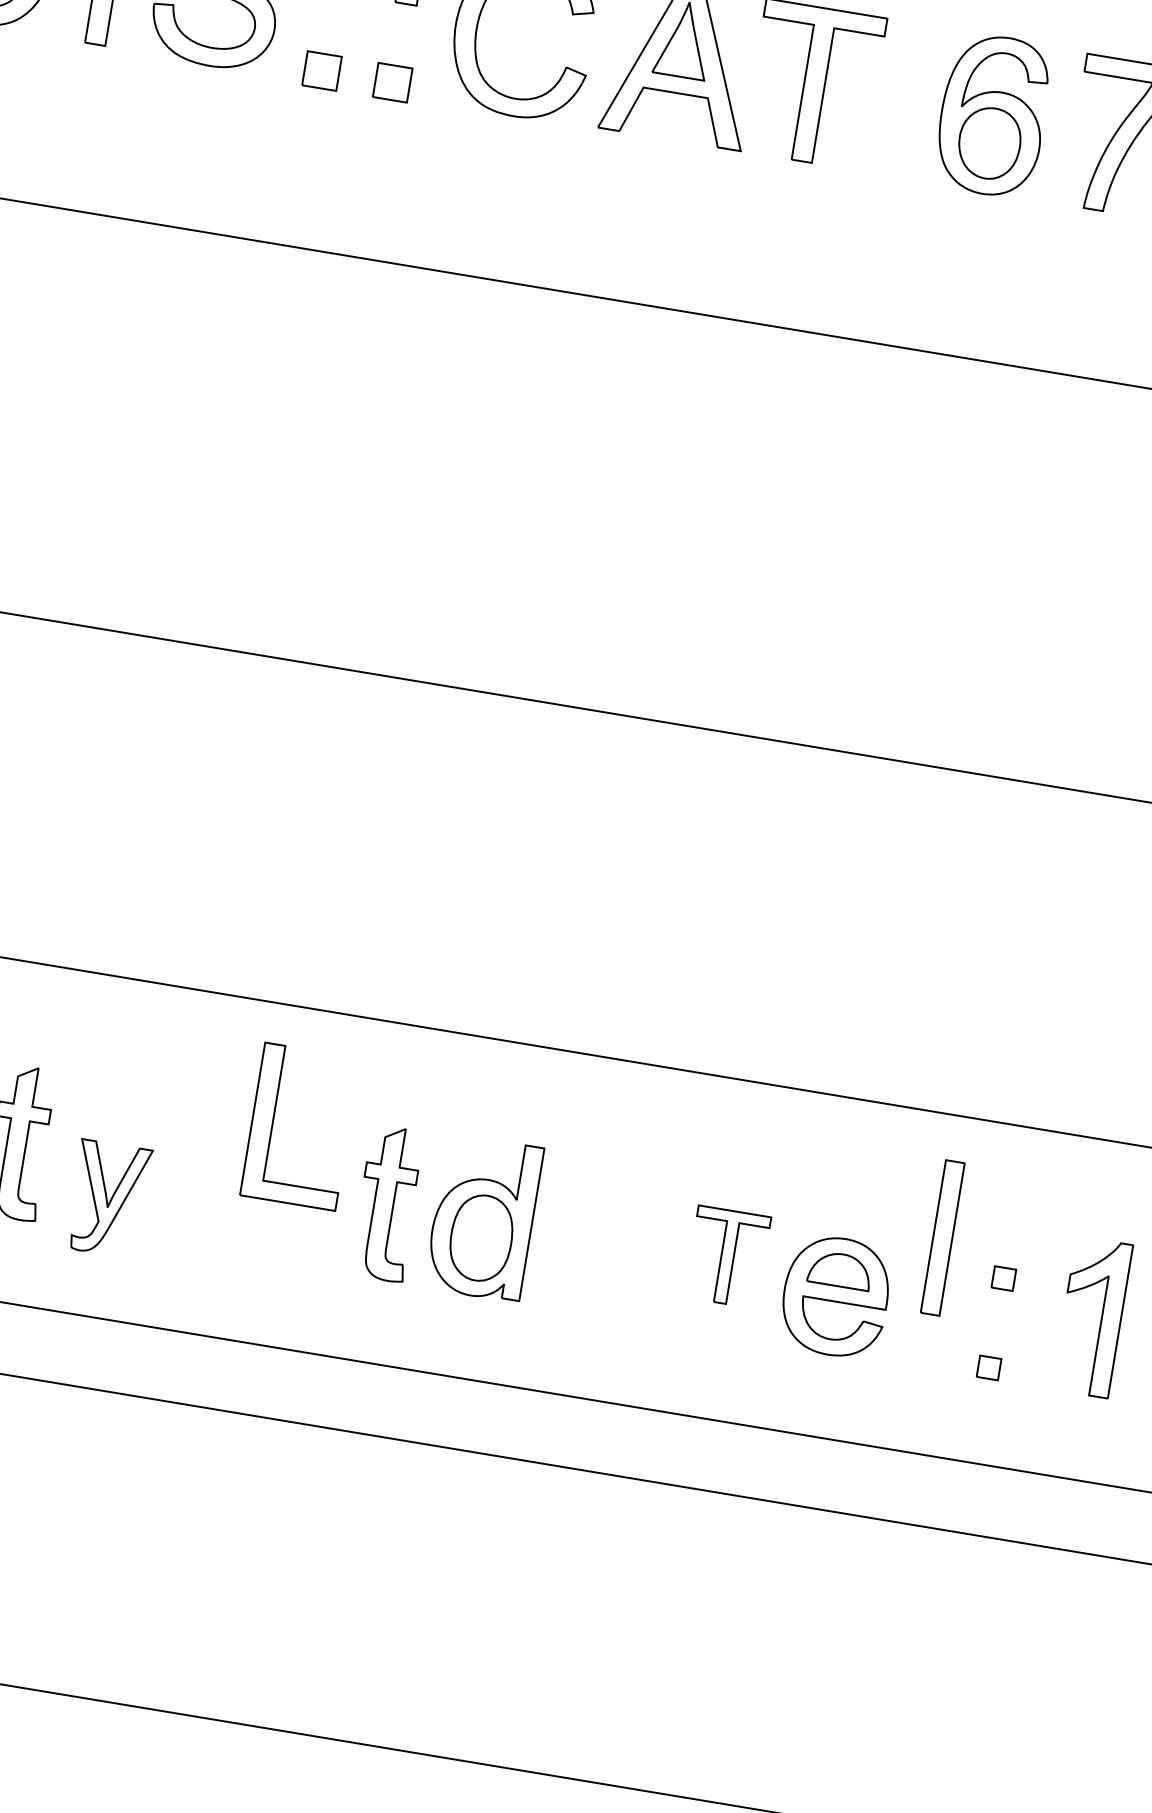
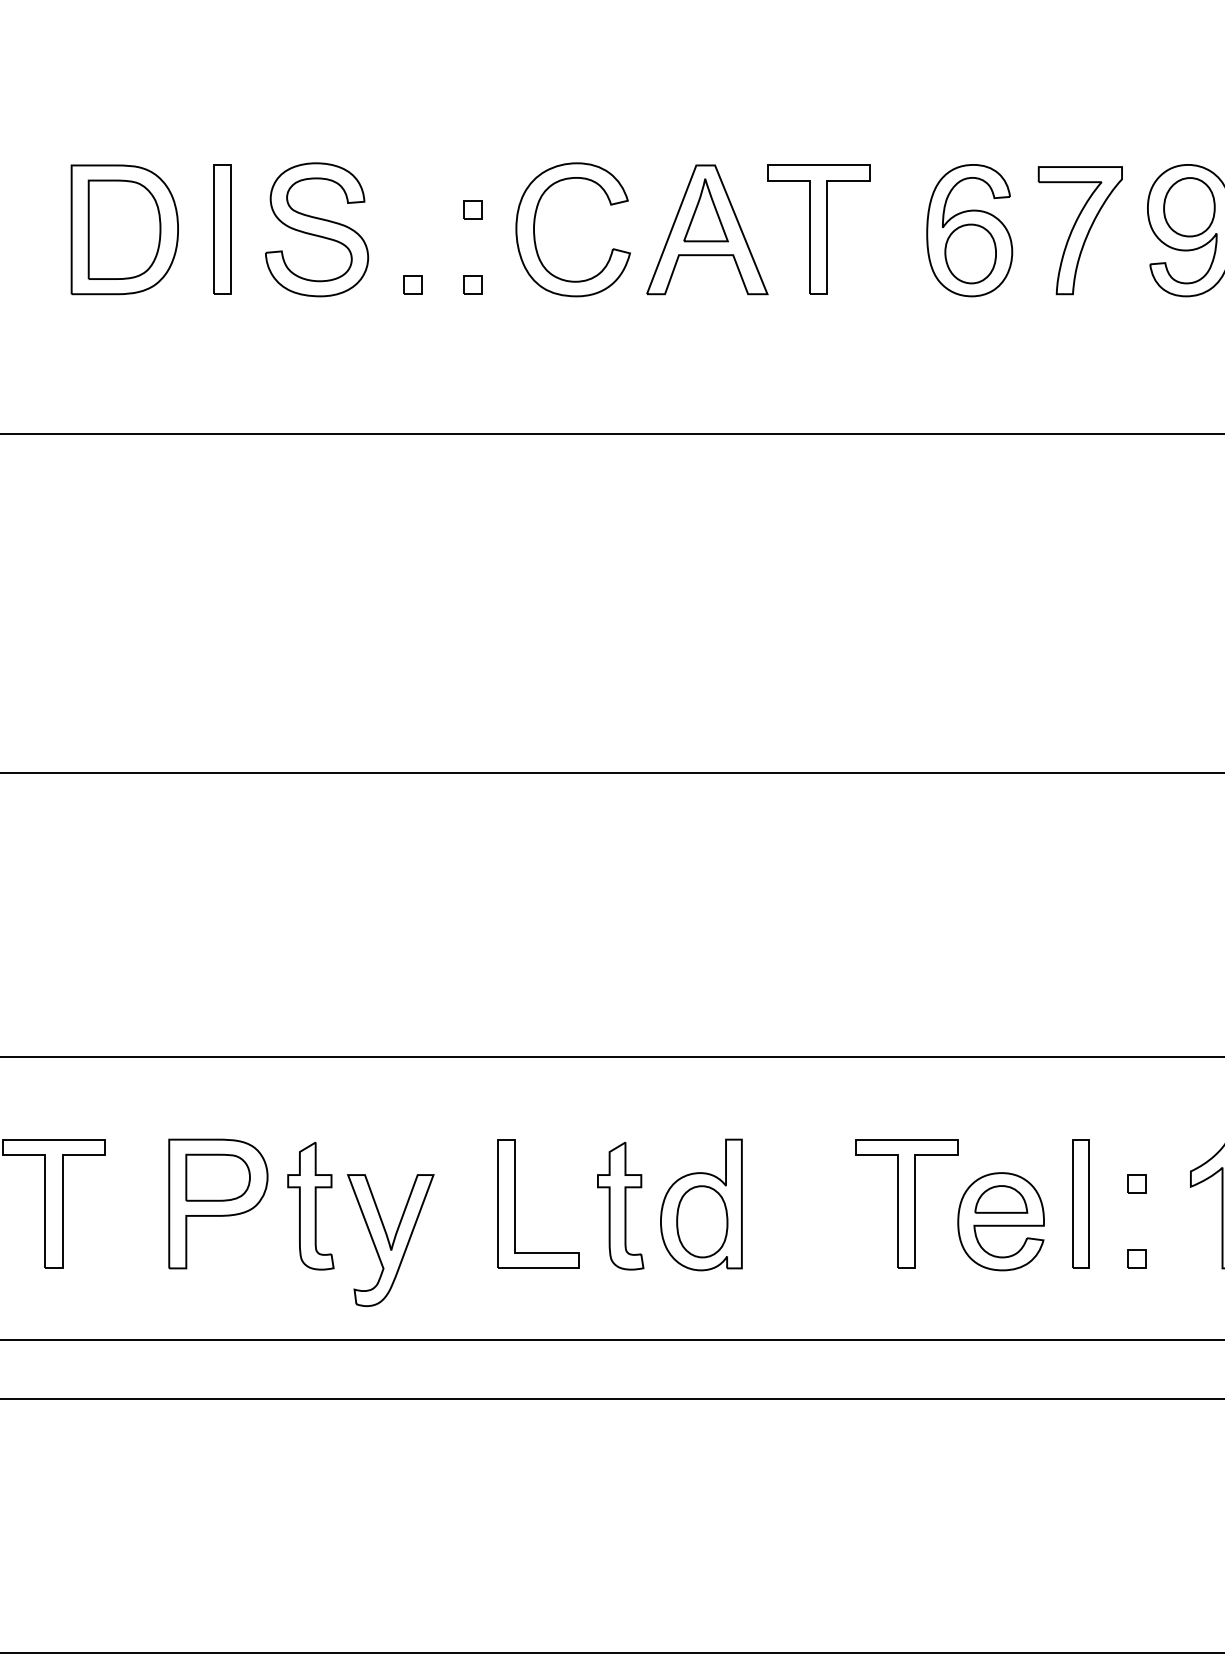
part: (321, 70) -> (412, 284), size x0.62
part: (392, 81) -> (472, 284), size x0.62
part: (273, 1121) -> (515, 1203), moved
part: (108, 1199) -> (390, 1240), size x1.43
part: (942, 1237) -> (1080, 1203), moved
part: (727, 1256) -> (906, 1203), size x1.67

